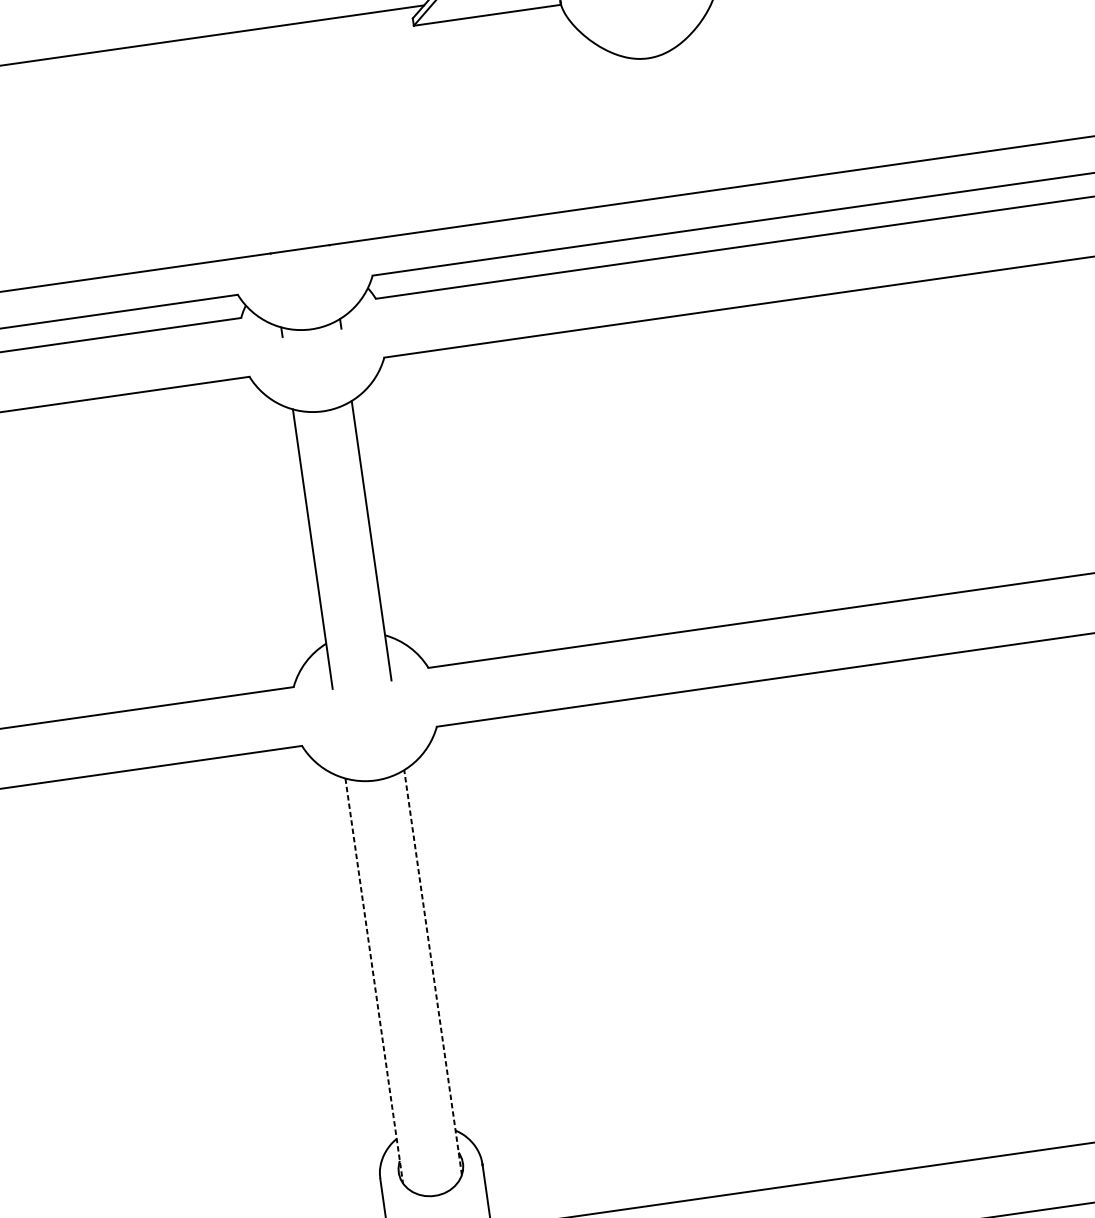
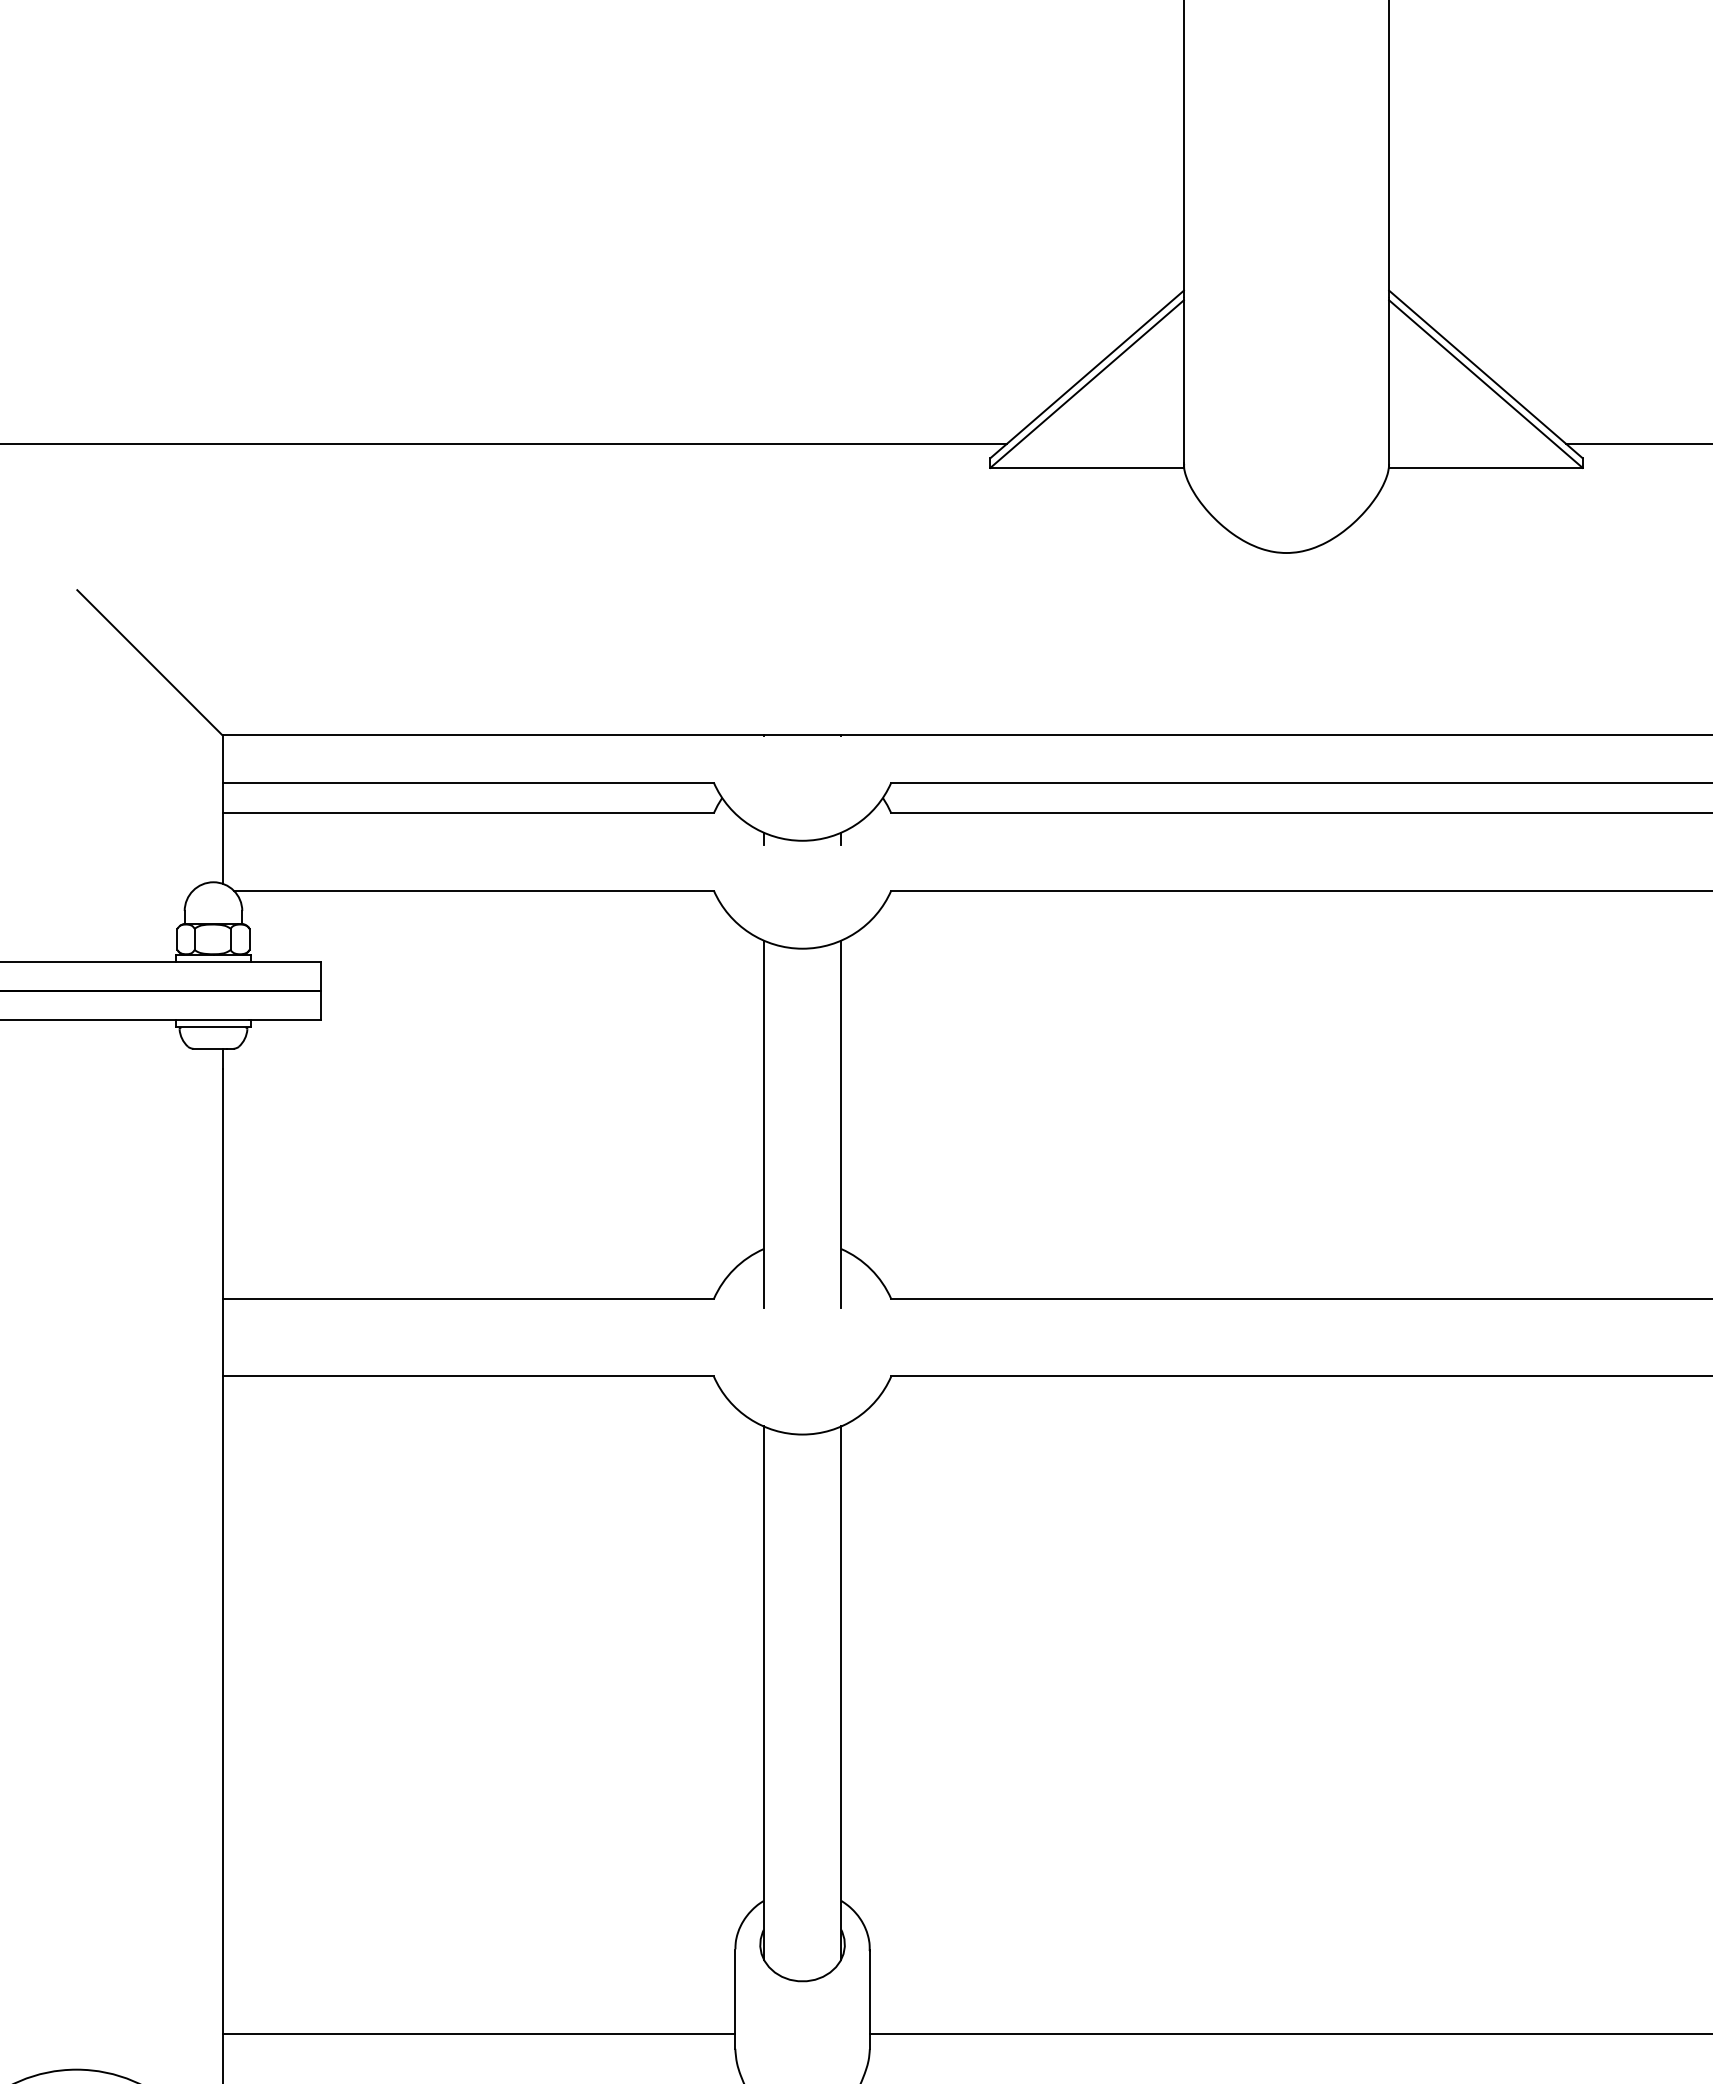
line: (433, 972) -> (841, 1693), dashed -> solid
line: (374, 981) -> (763, 1693), dashed -> solid

